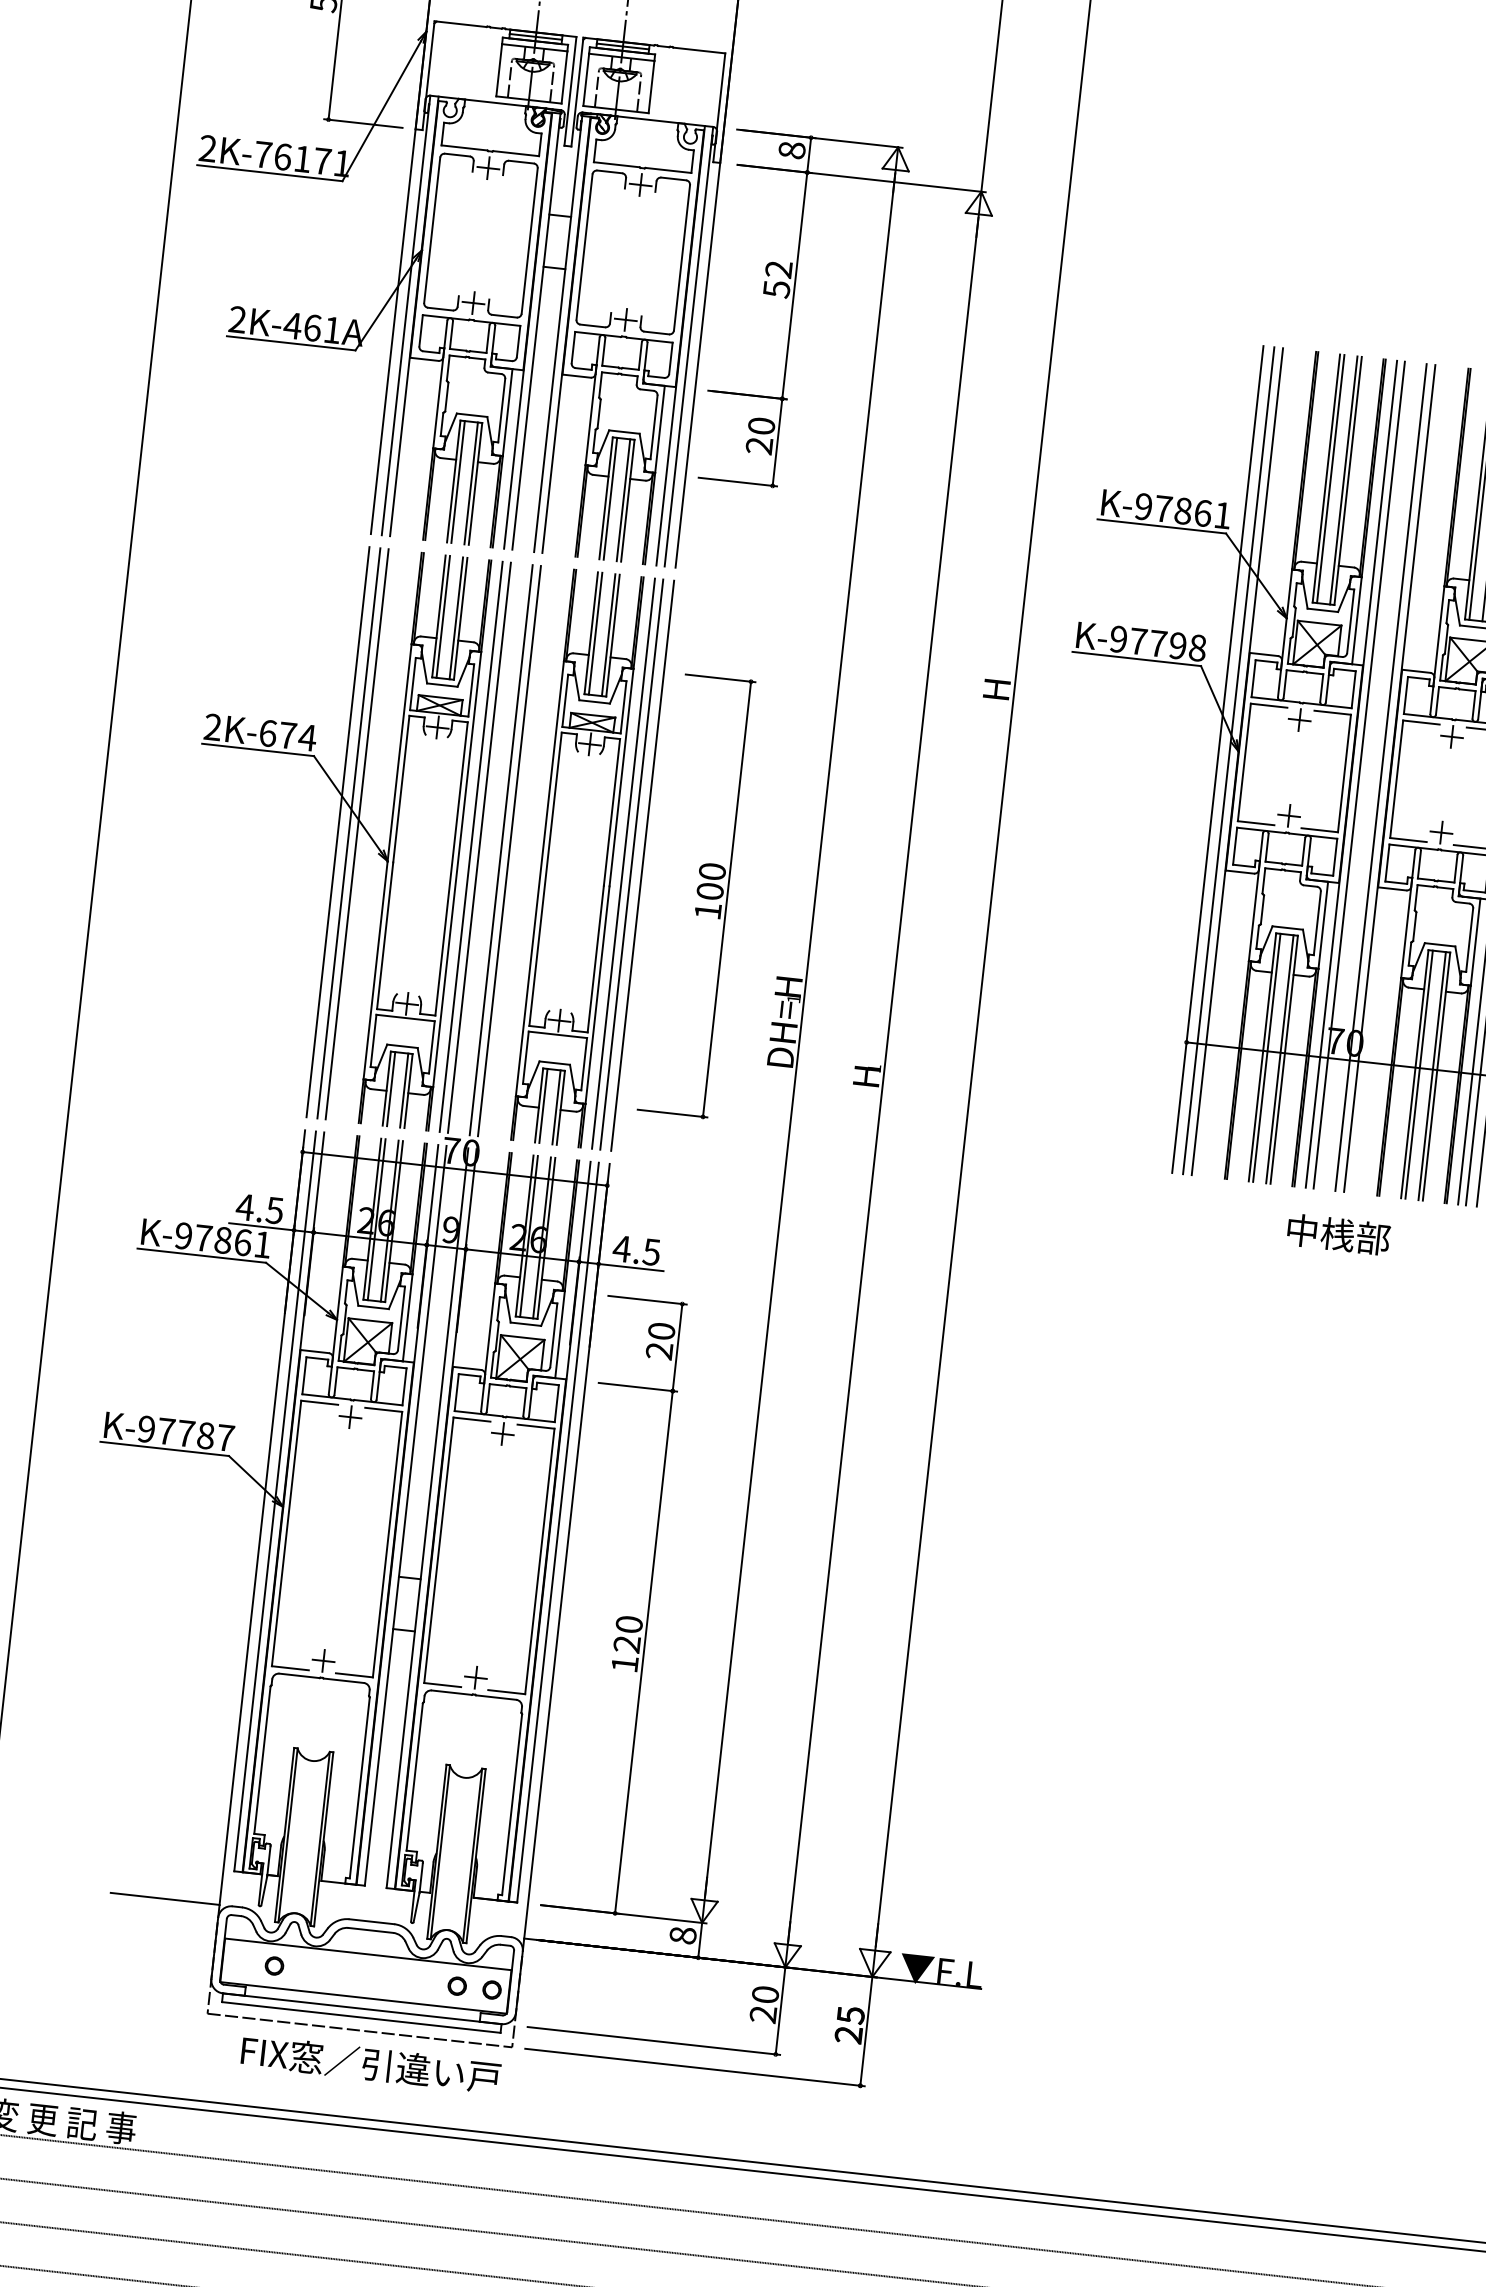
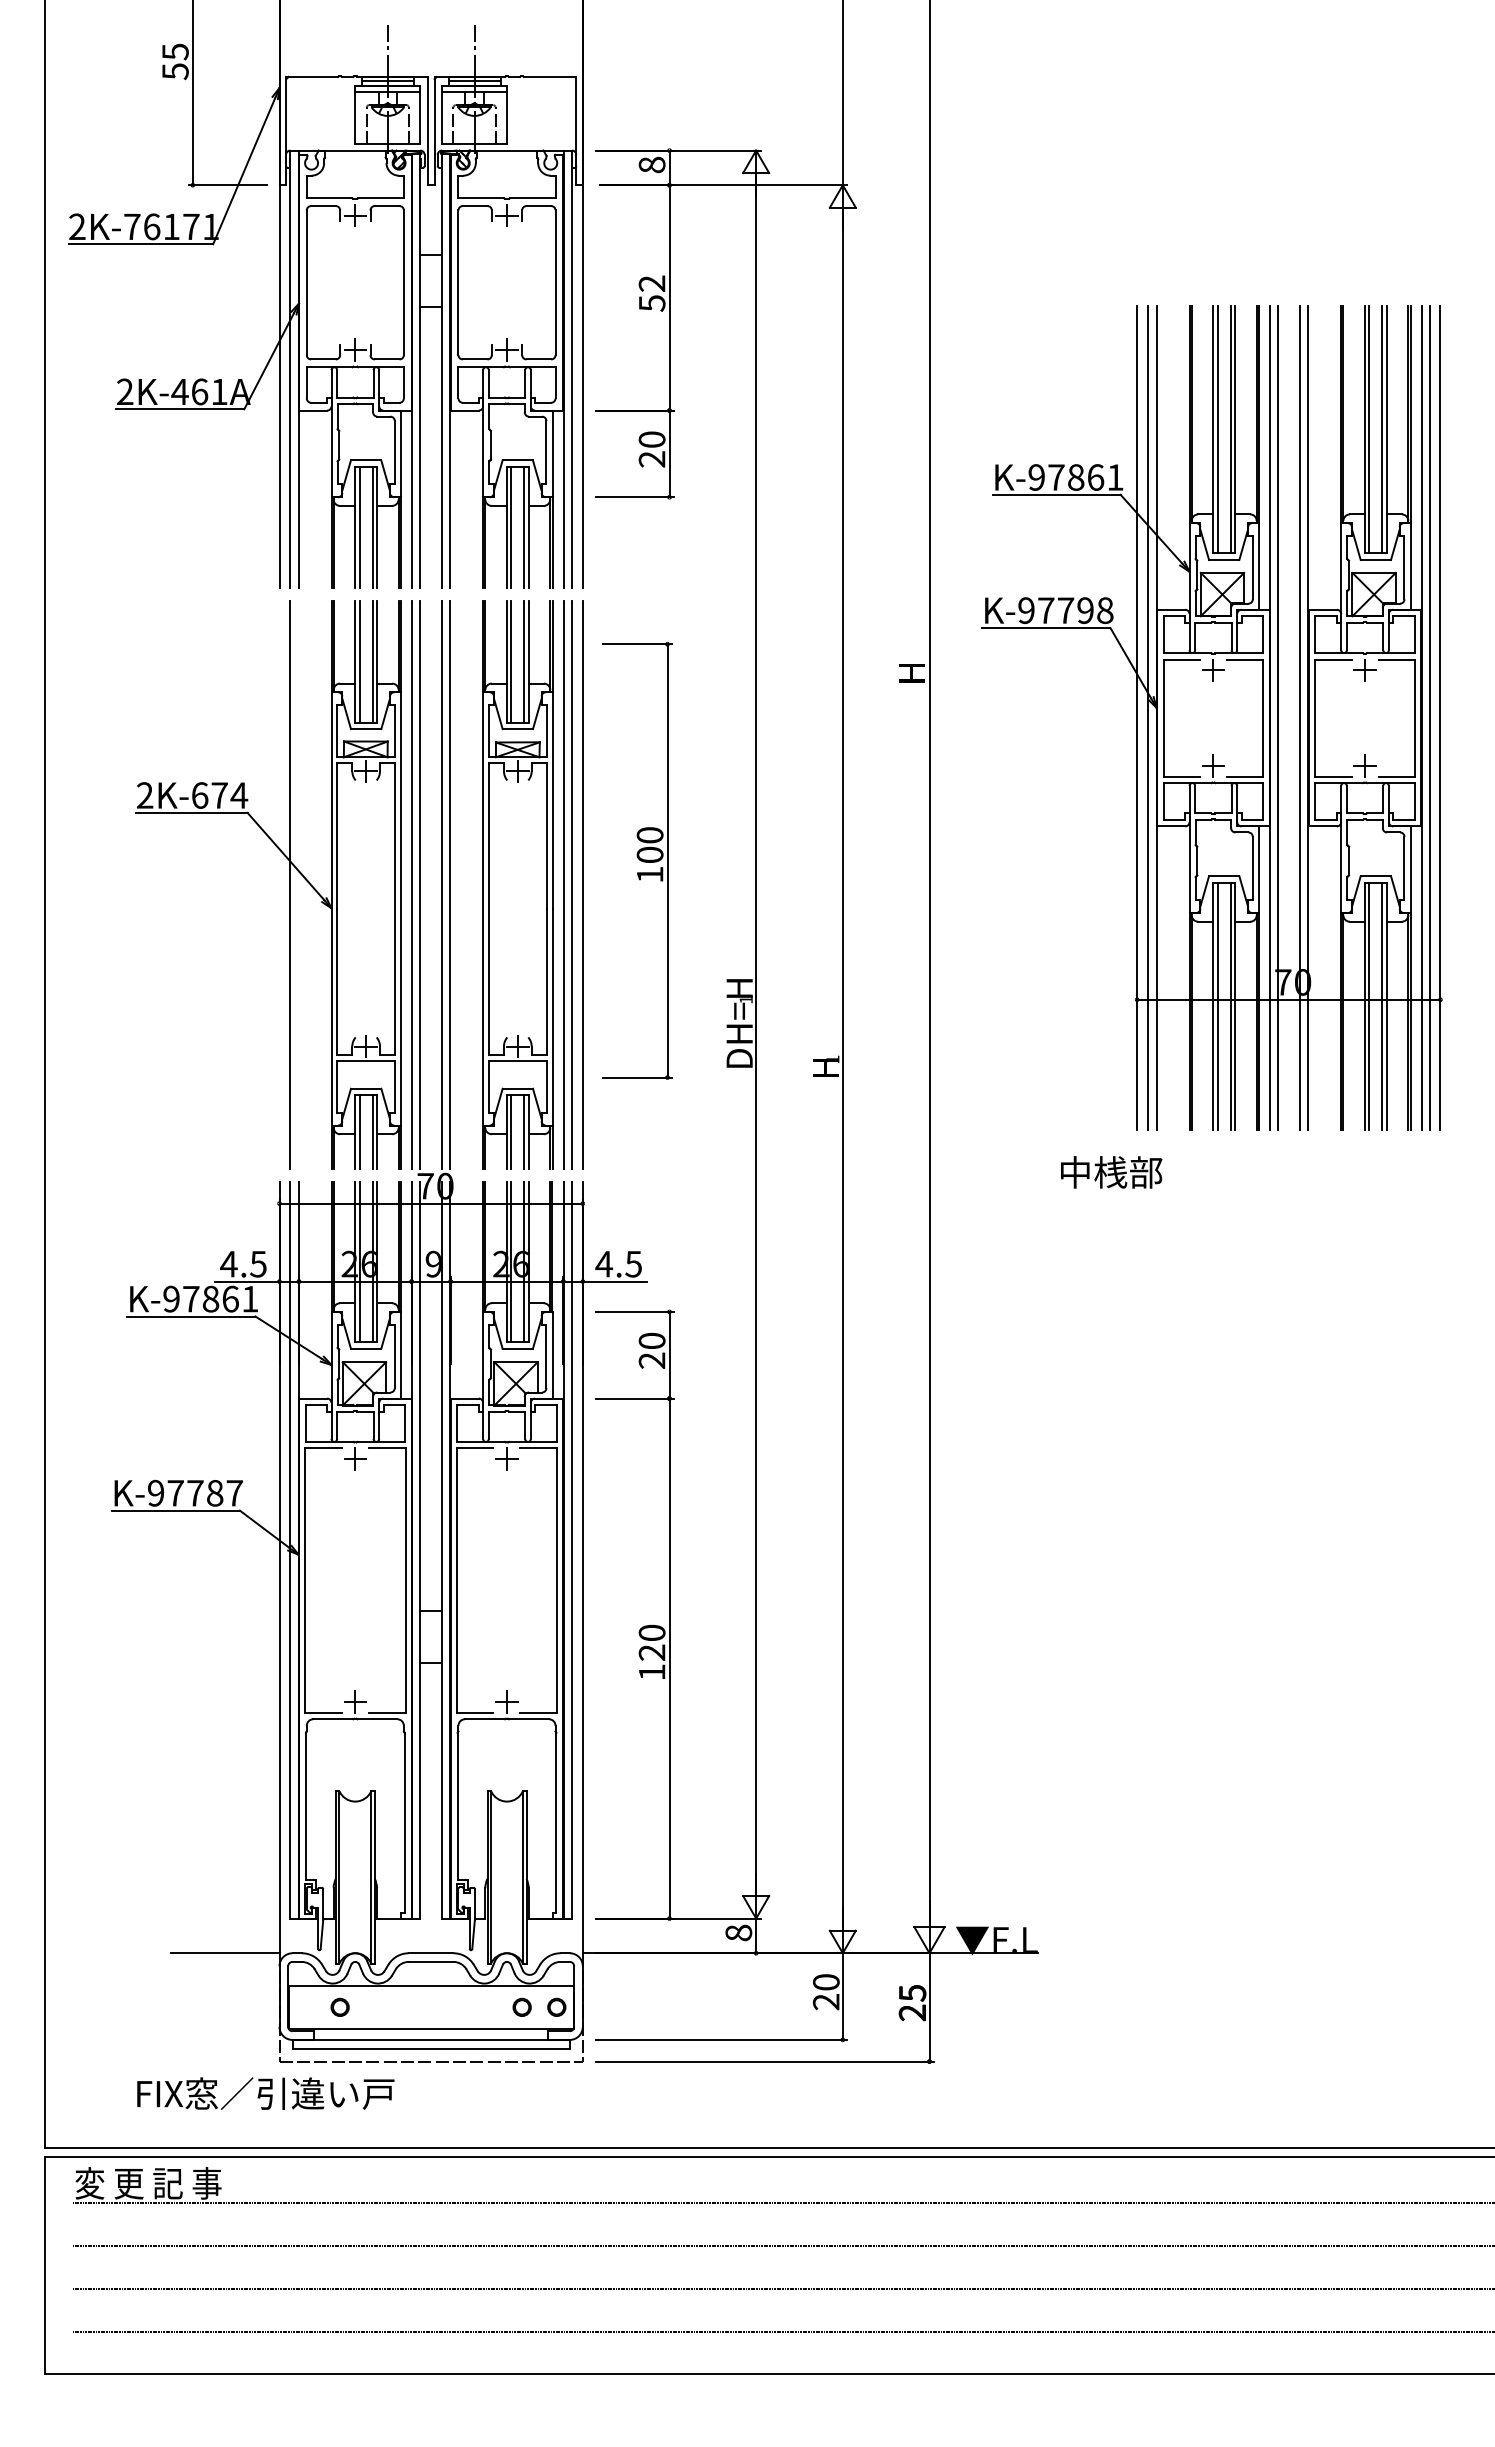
line: (338, 831) -> (279, 884), removed
line: (357, 833) -> (298, 884), removed
part: (696, 895) -> (637, 860), moved
text: (1338, 1234) -> (1111, 1172), moved
text: (370, 2064) -> (265, 2093), moved

